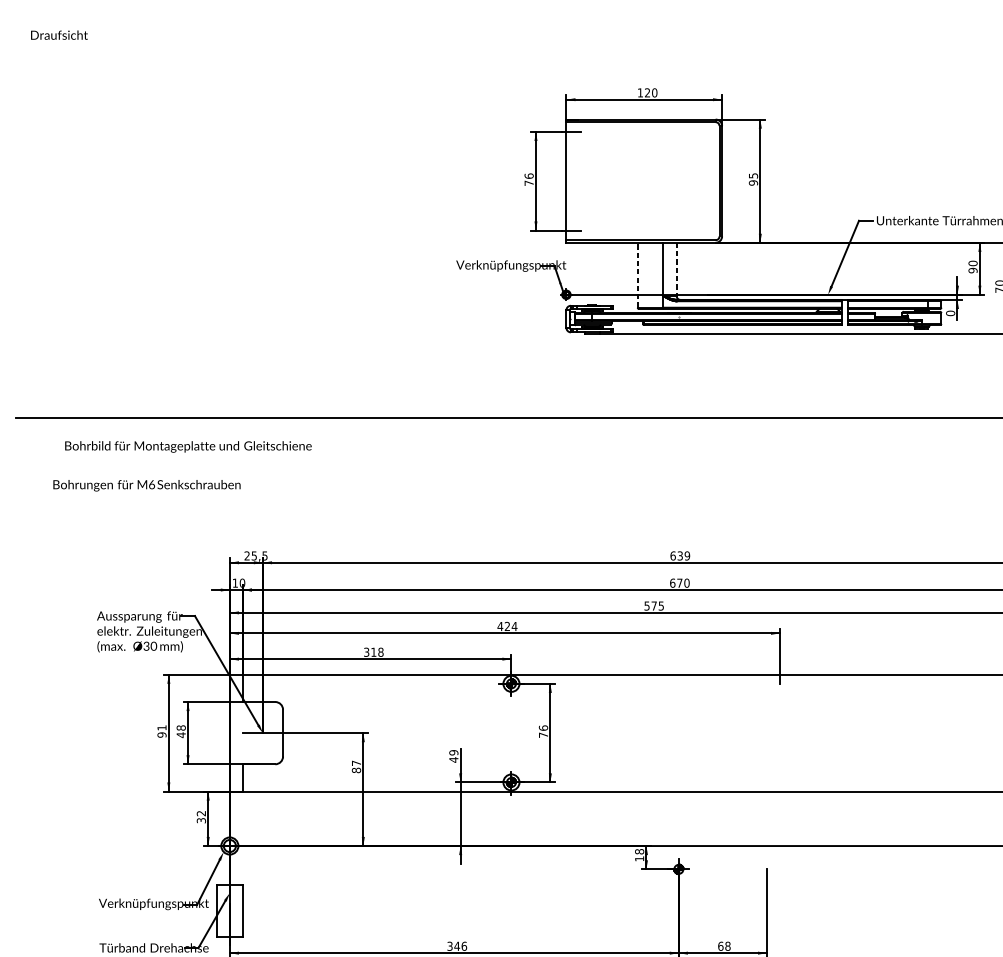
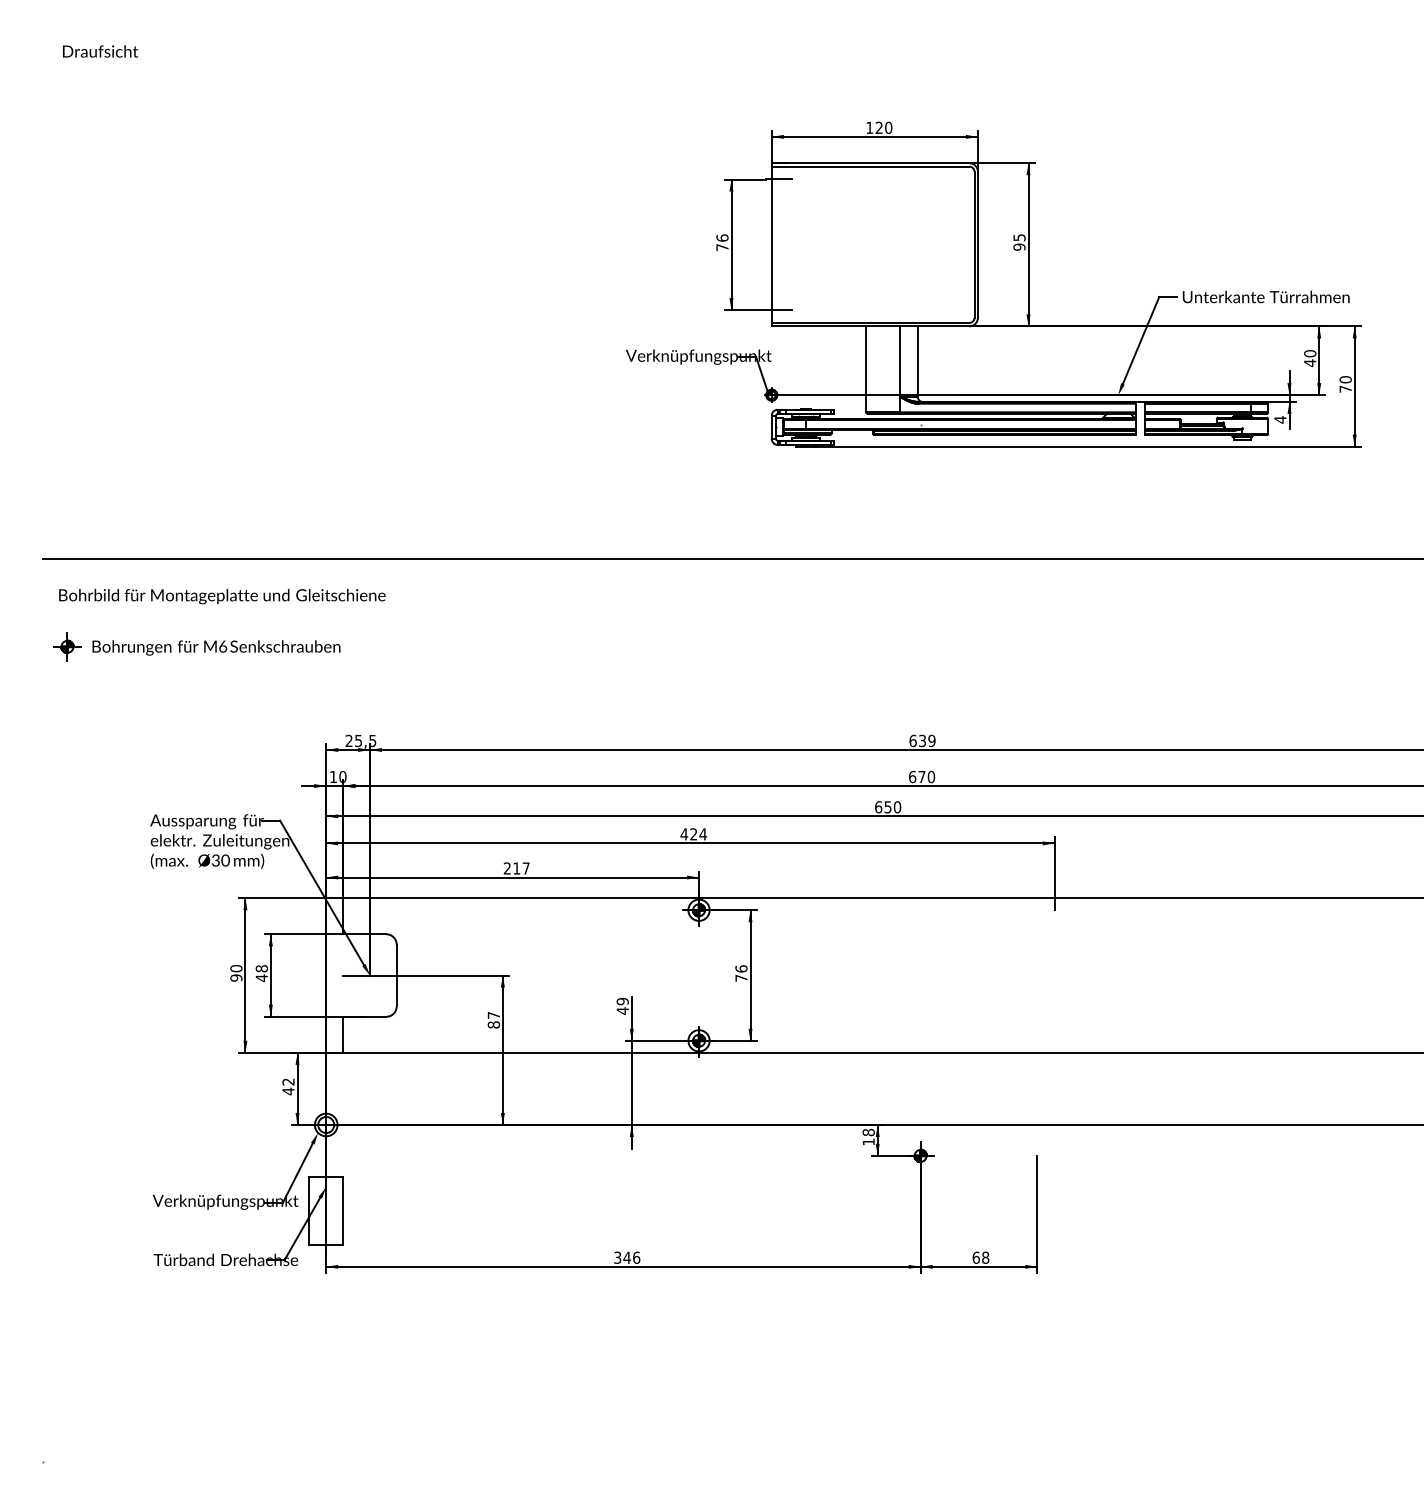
line: (676, 270) -> (917, 362), dashed -> solid
text: (973, 270) -> (1310, 363), 90 -> 40
line: (637, 275) -> (866, 369), dashed -> solid
text: (950, 313) -> (1280, 419), 0 -> 4
text: (188, 446) -> (222, 596), moved
part: (34, 484) -> (67, 646), added
text: (654, 606) -> (888, 807), 575 -> 650
text: (373, 652) -> (516, 868), 318 -> 217
text: (162, 727) -> (236, 968), 91 -> 90
text: (201, 820) -> (288, 1091), 32 -> 42

